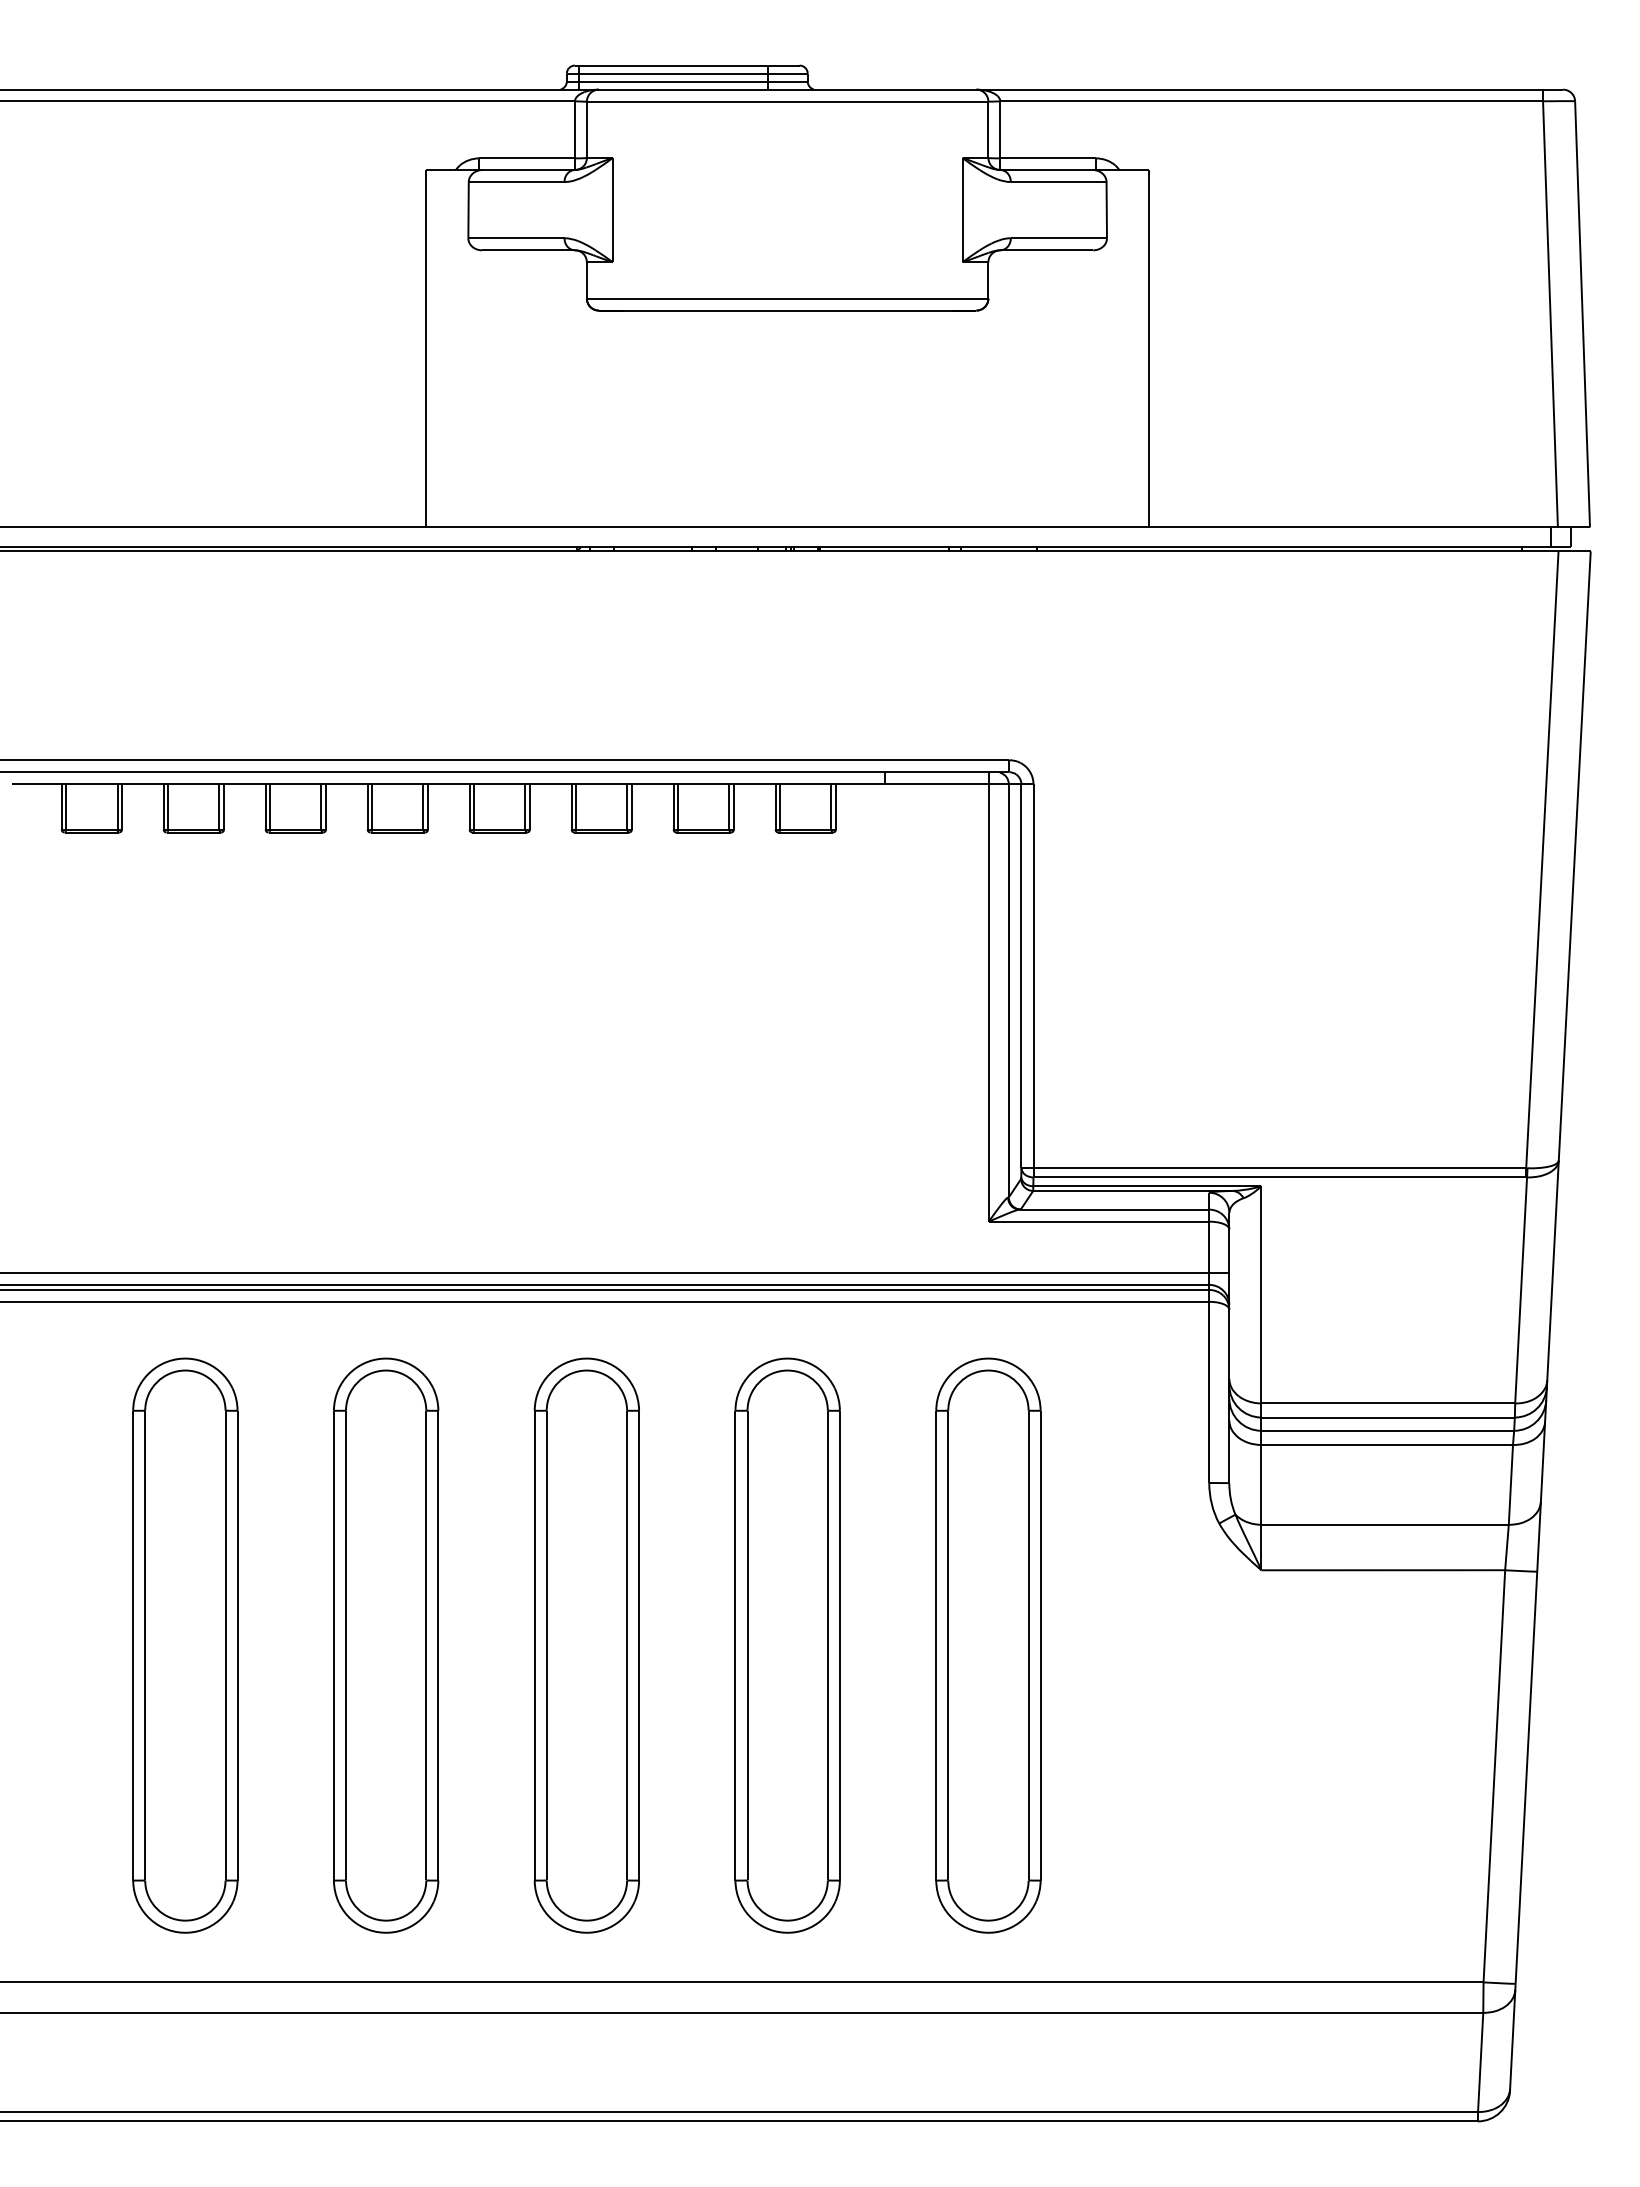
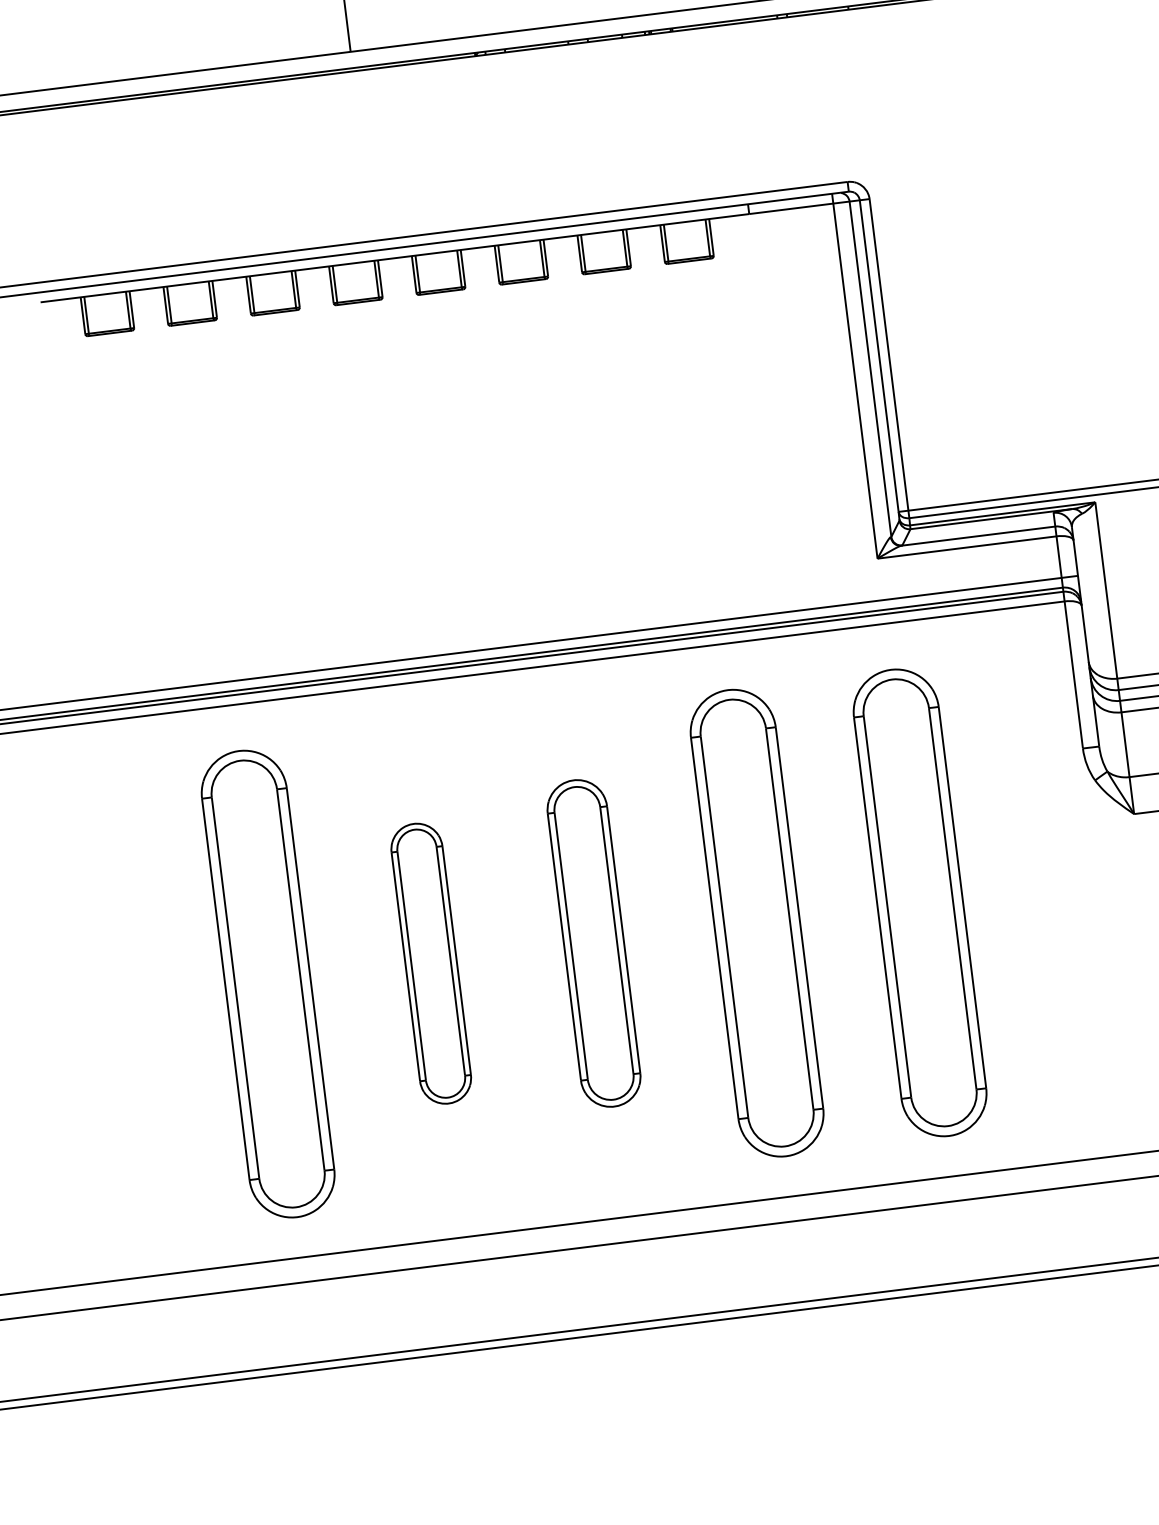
part: (386, 1645) -> (431, 963), size x0.6
part: (586, 1645) -> (593, 943), size x0.7

